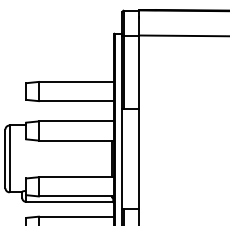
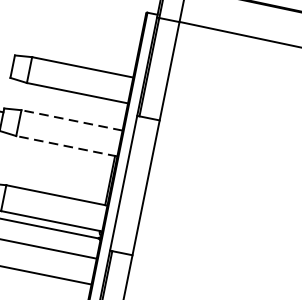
line: (76, 121) -> (72, 120), solid -> dashed
line: (76, 140) -> (66, 146), solid -> dashed

